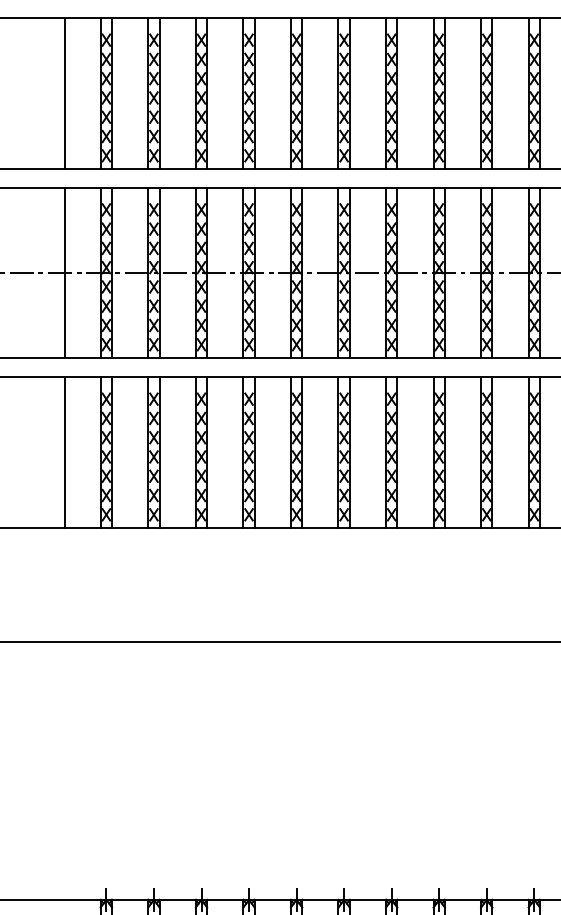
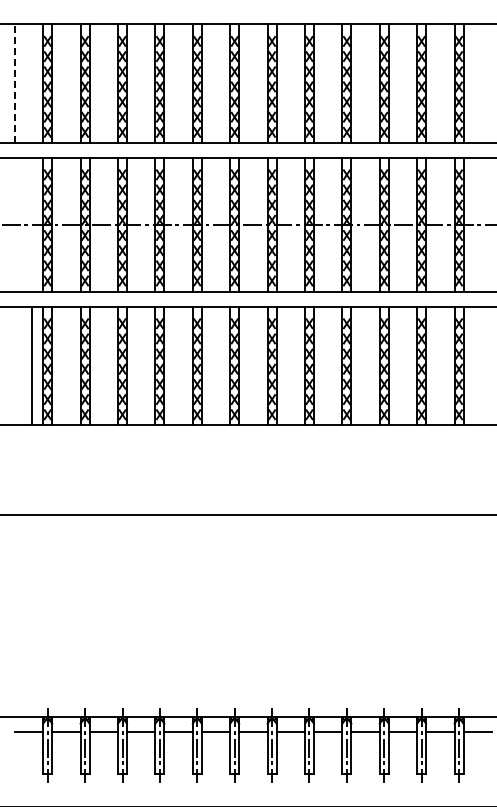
line: (64, 93) -> (14, 83), solid -> dashed
line: (64, 272) -> (14, 224), removed
line: (64, 452) -> (31, 365), moved

